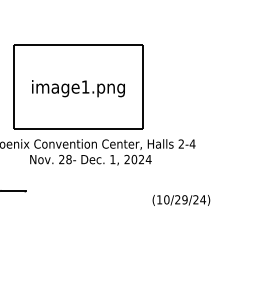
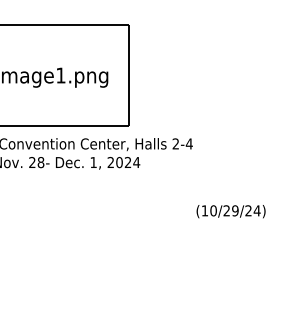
text: (181, 200) -> (231, 211), moved

